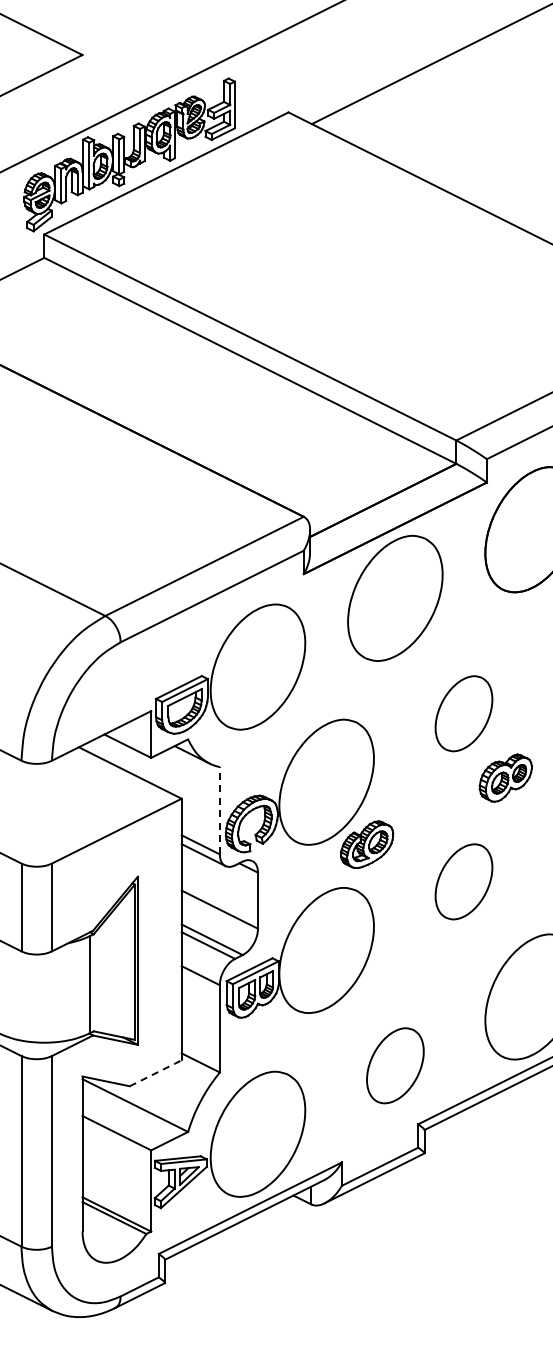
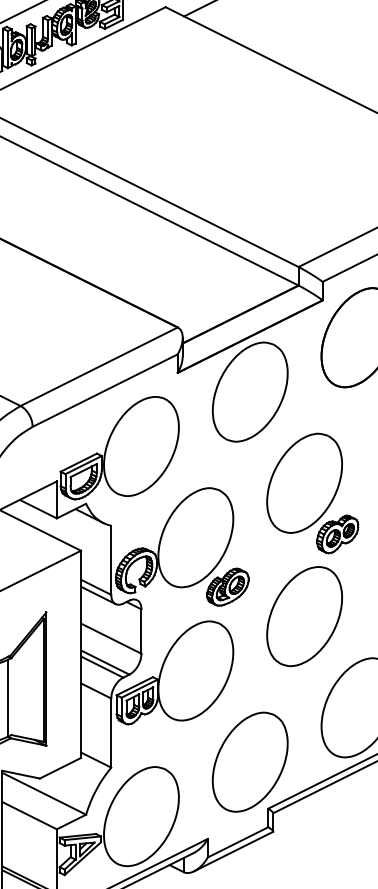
part: (463, 713) -> (304, 483), size x1.67
line: (219, 810) -> (110, 560), dashed -> solid
part: (463, 881) -> (304, 616), size x1.67
part: (395, 1065) -> (250, 762), size x1.67
line: (156, 1073) -> (61, 768), dashed -> solid

